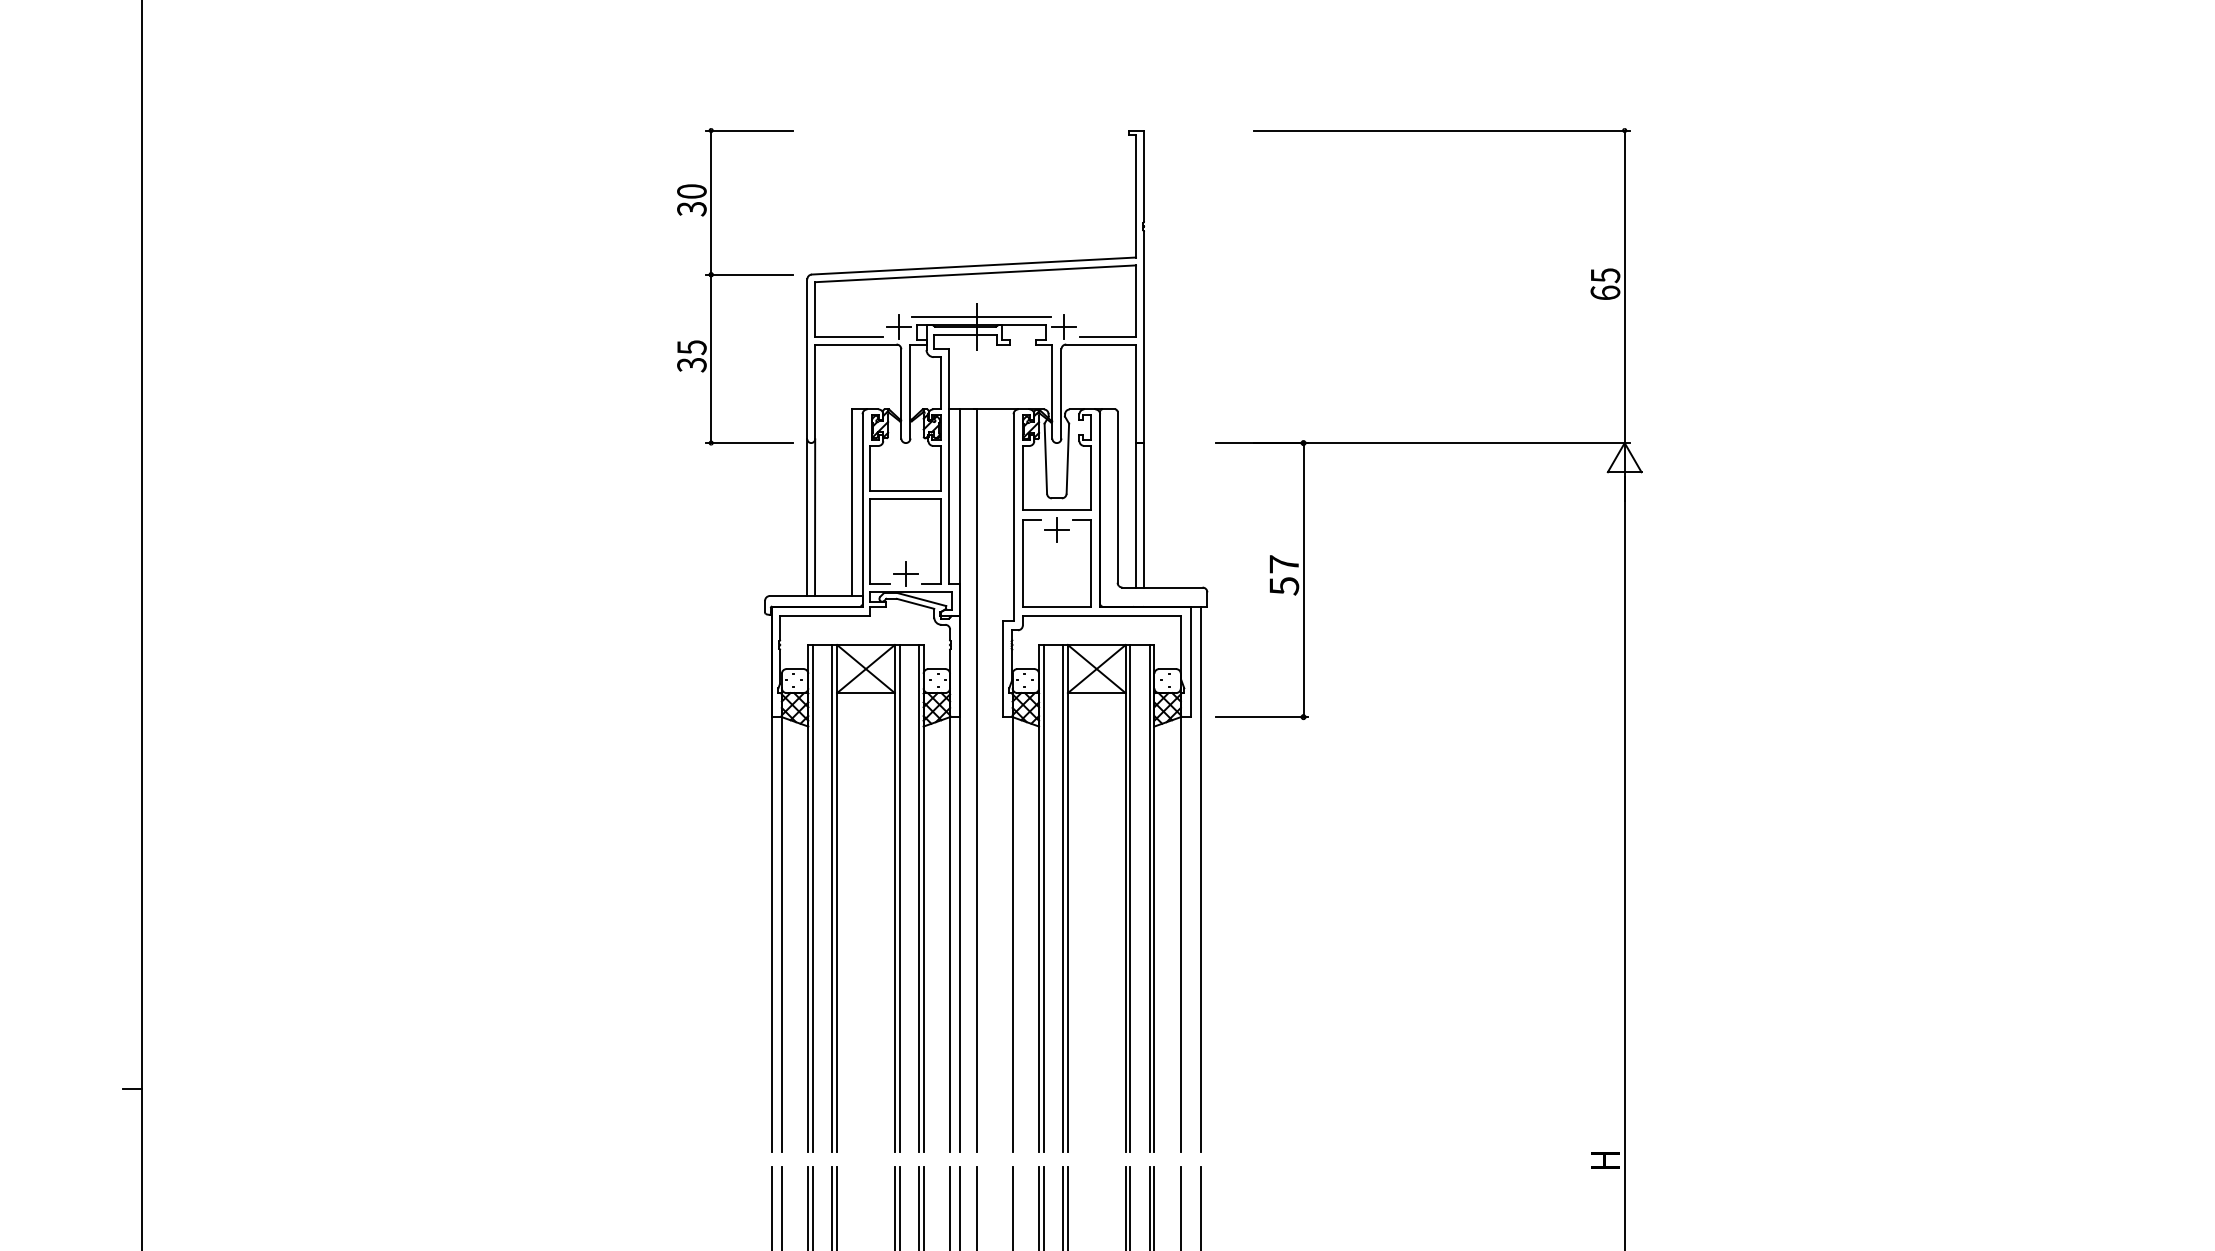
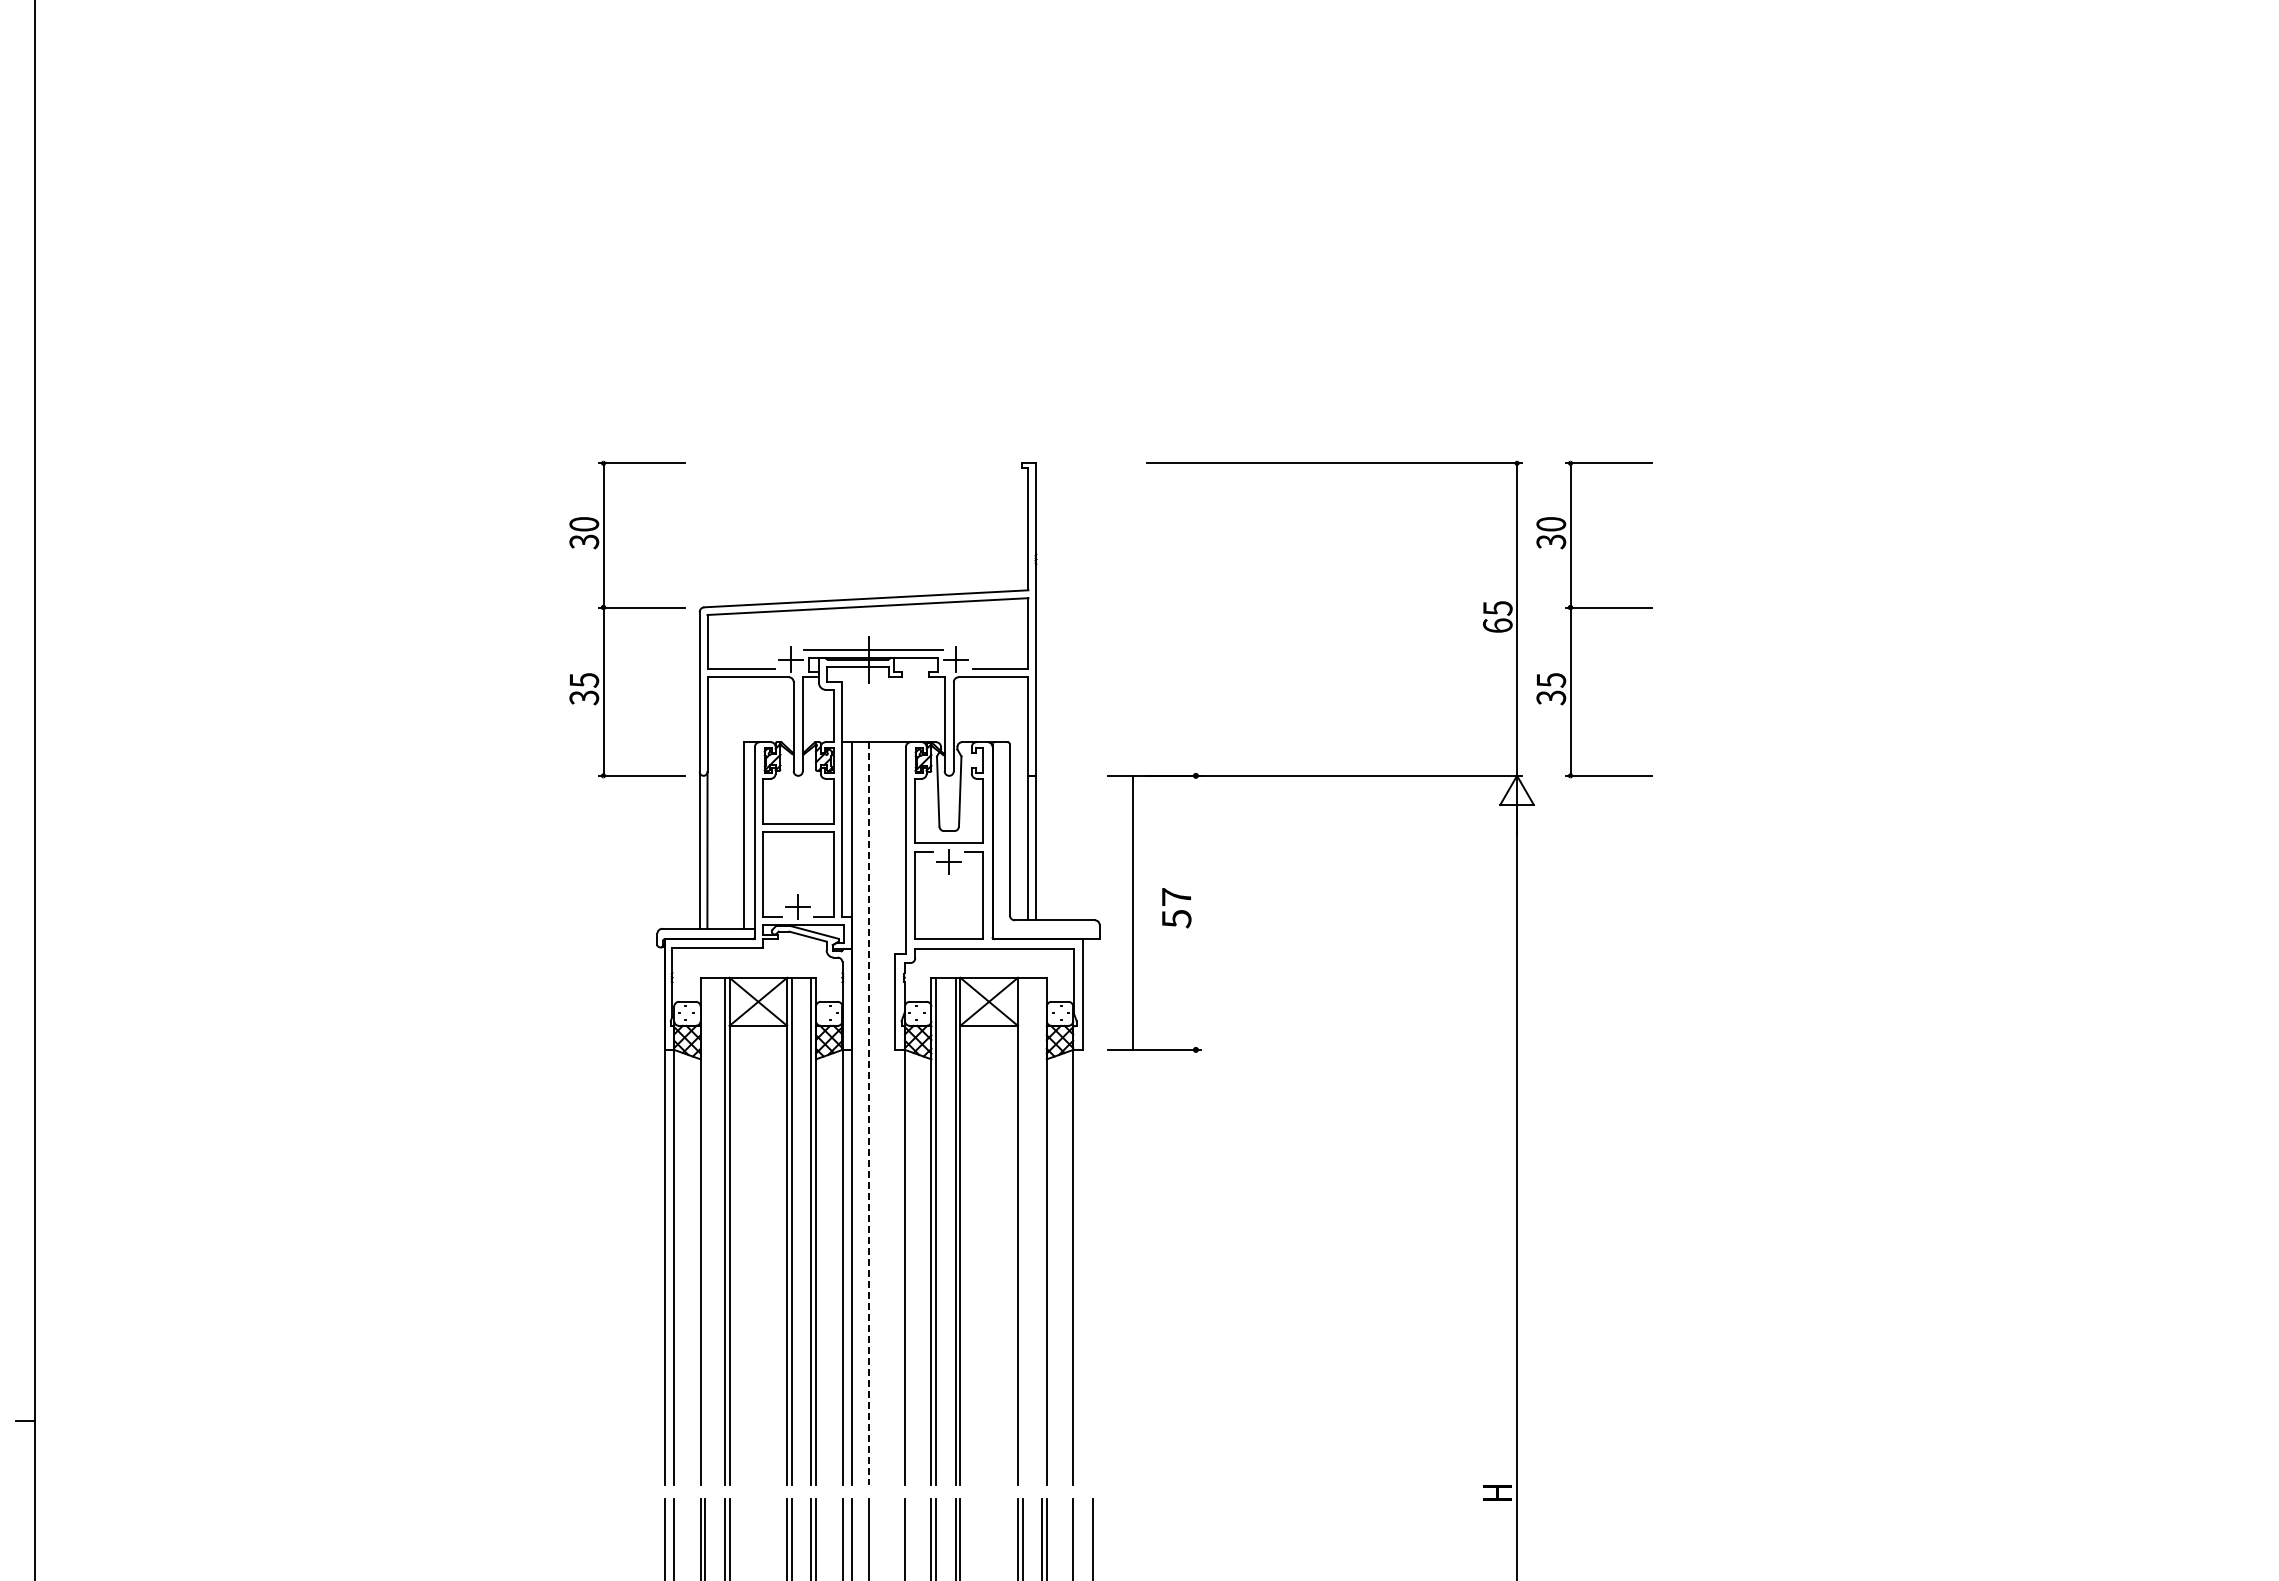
part: (1702, 275) -> (1594, 608), added
line: (1303, 579) -> (1132, 912), moved
line: (976, 781) -> (868, 1114), solid -> dashed
line: (1201, 879) -> (1093, 1212), removed
line: (813, 898) -> (705, 1231), removed
line: (1130, 898) -> (1022, 1231), removed
line: (1150, 898) -> (1042, 1231), removed

